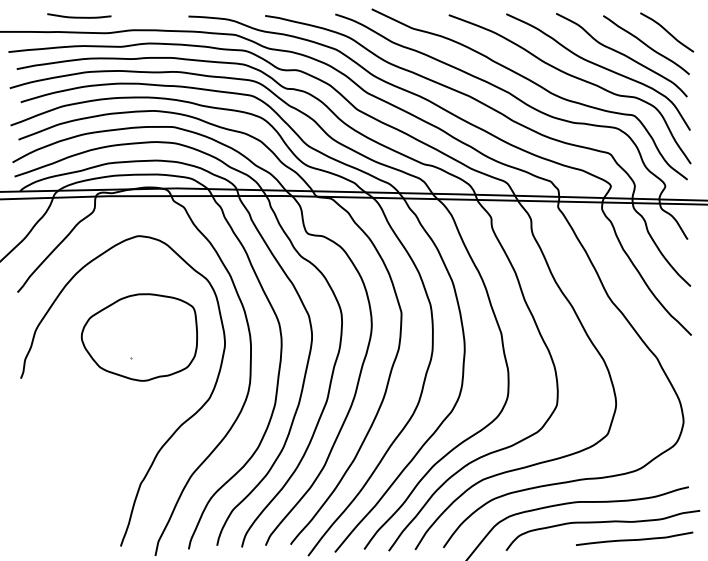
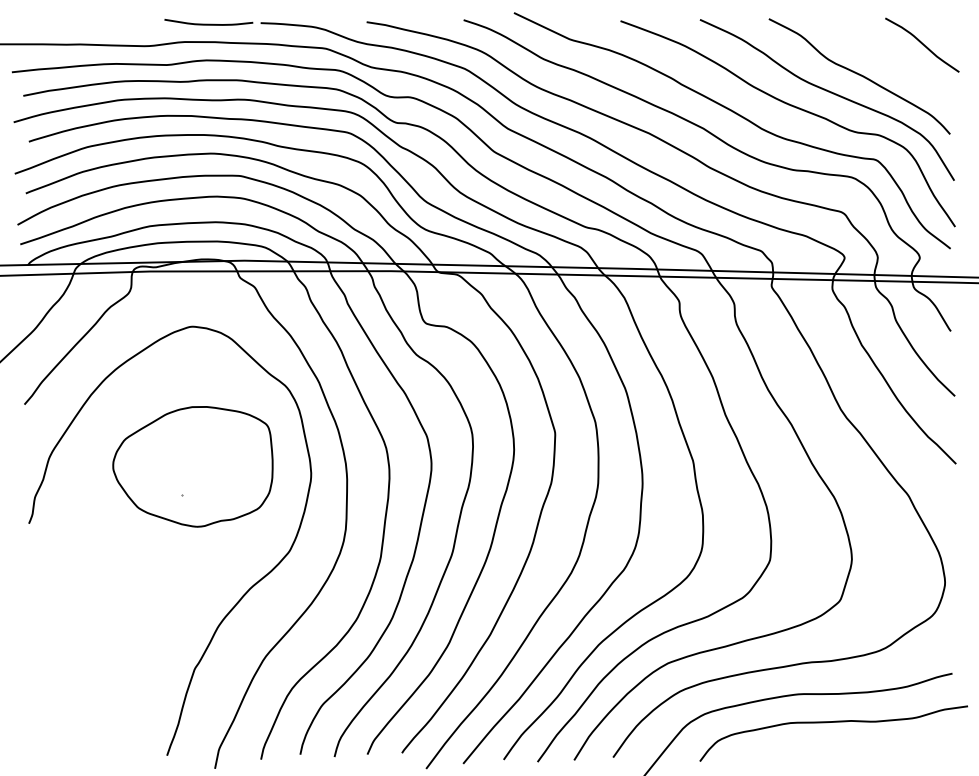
curve: (79, 16) -> (208, 23), moved
curve: (646, 45) -> (893, 62), removed
curve: (634, 539) -> (877, 745), removed

